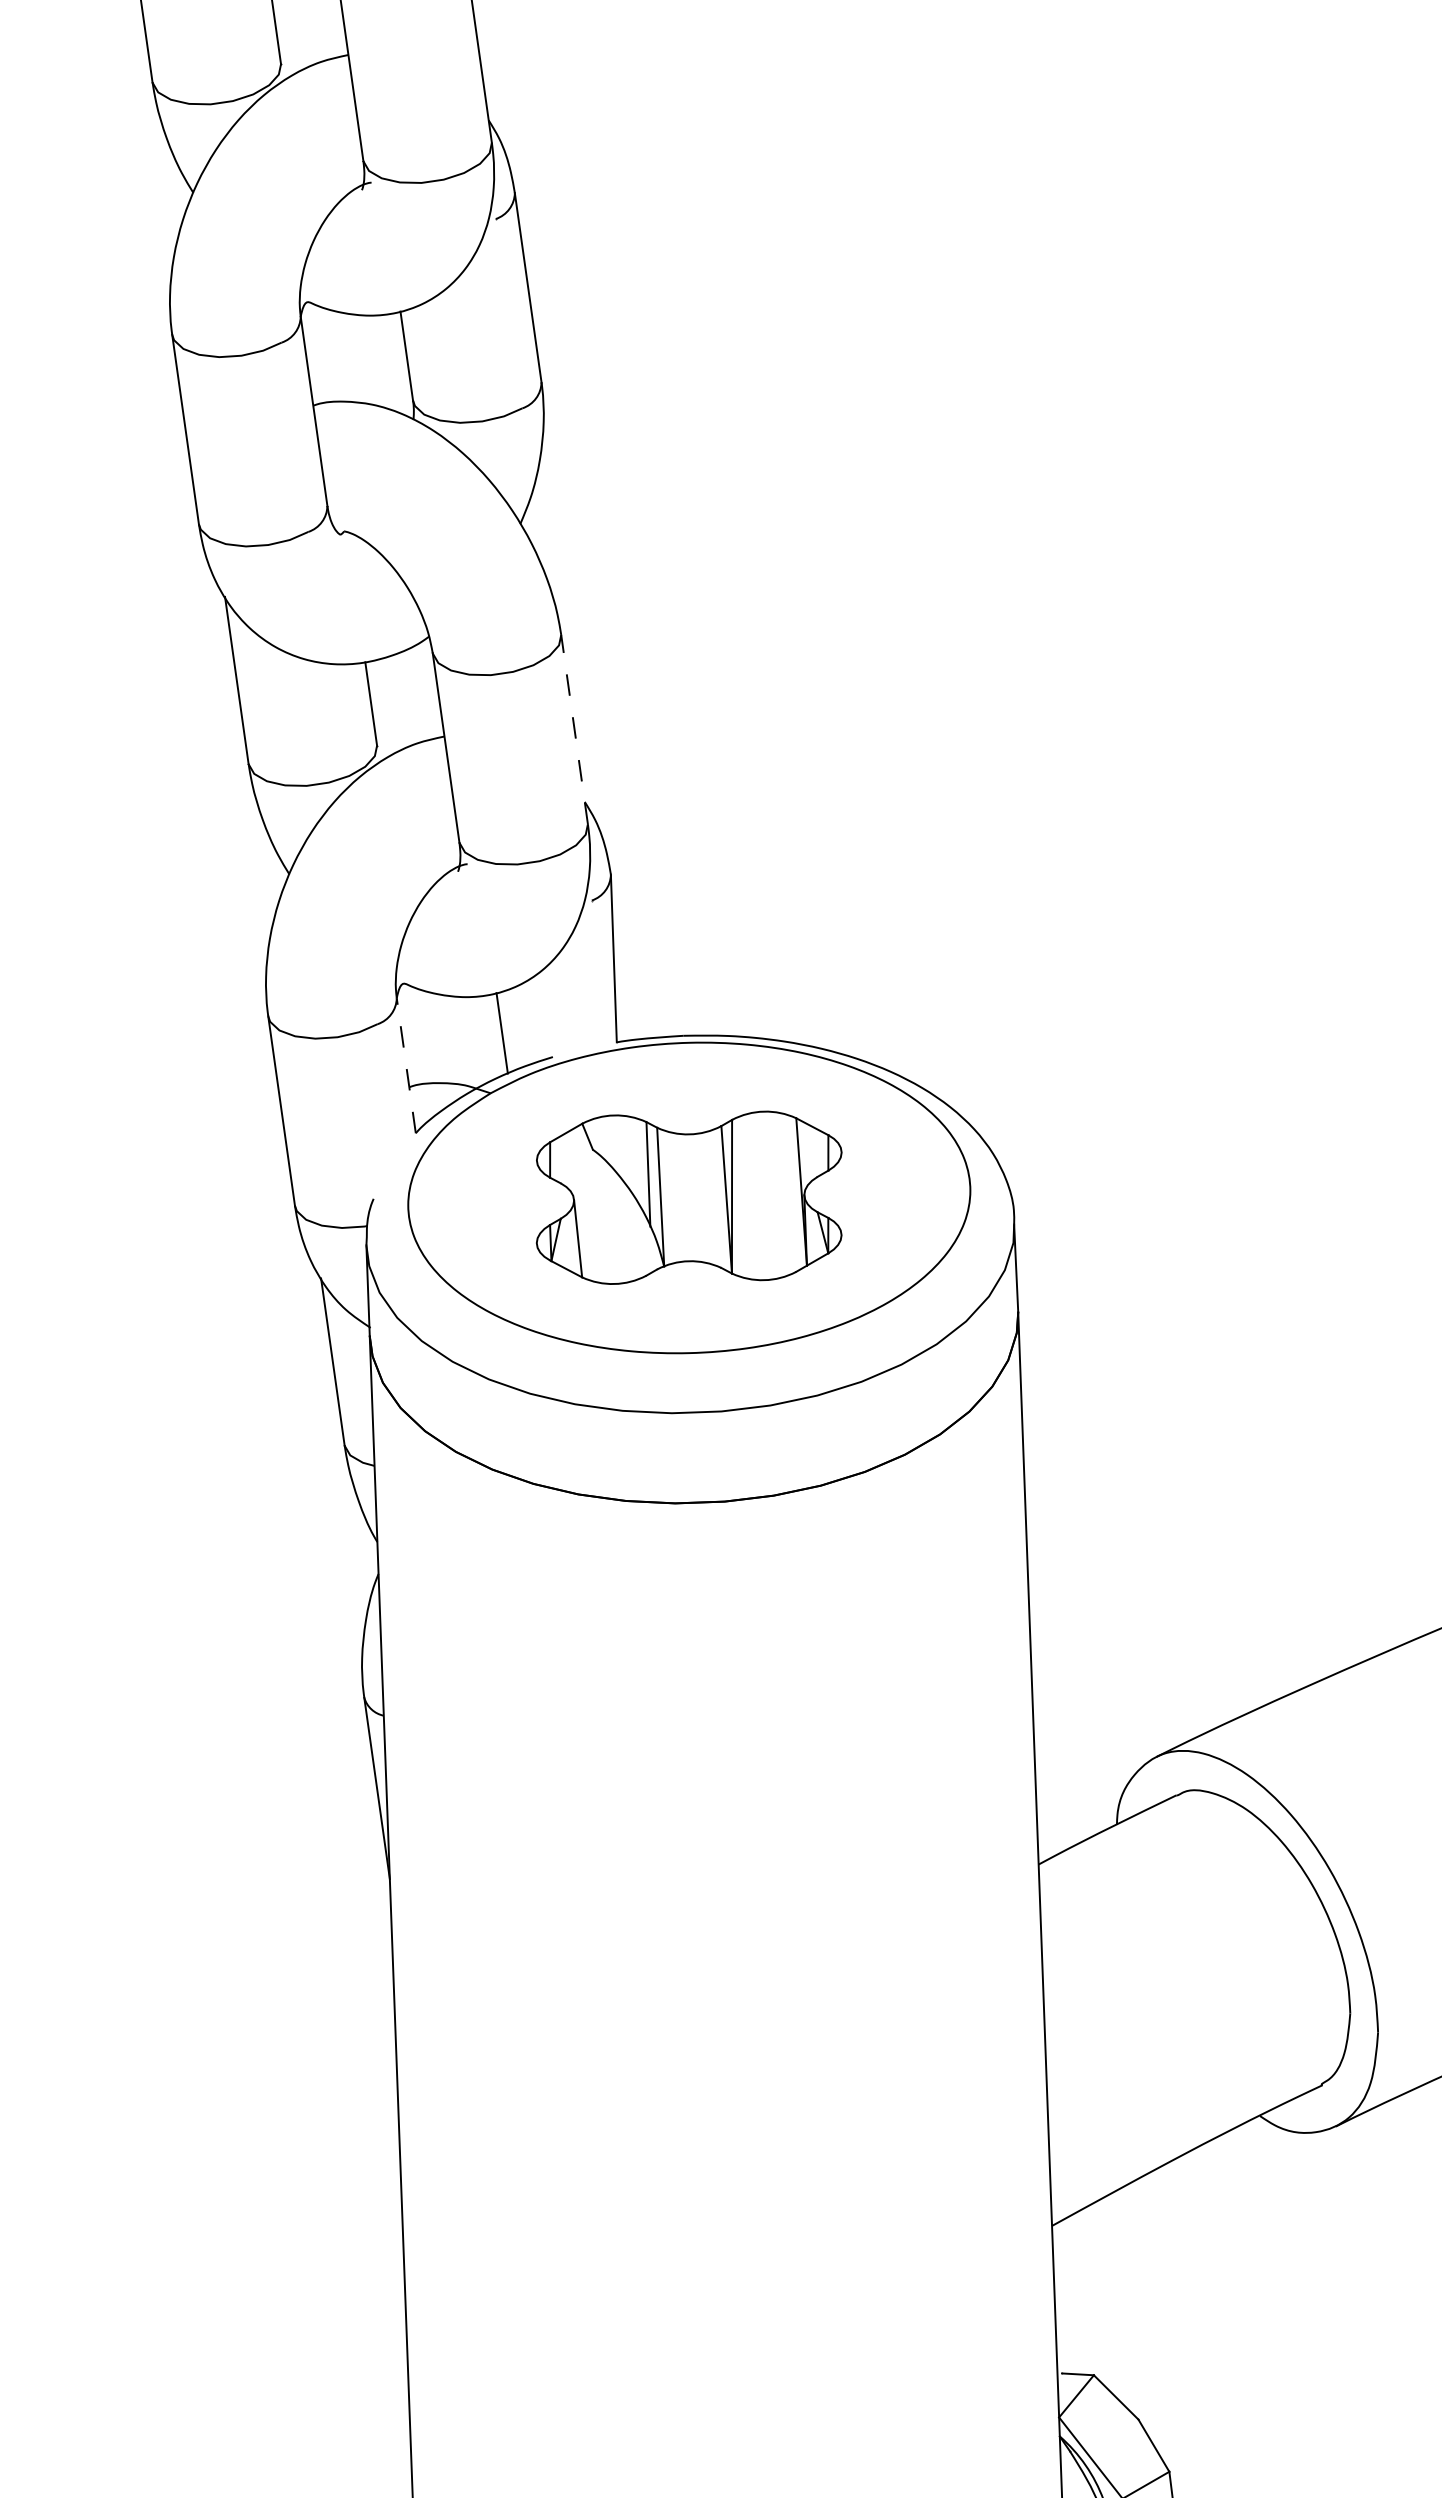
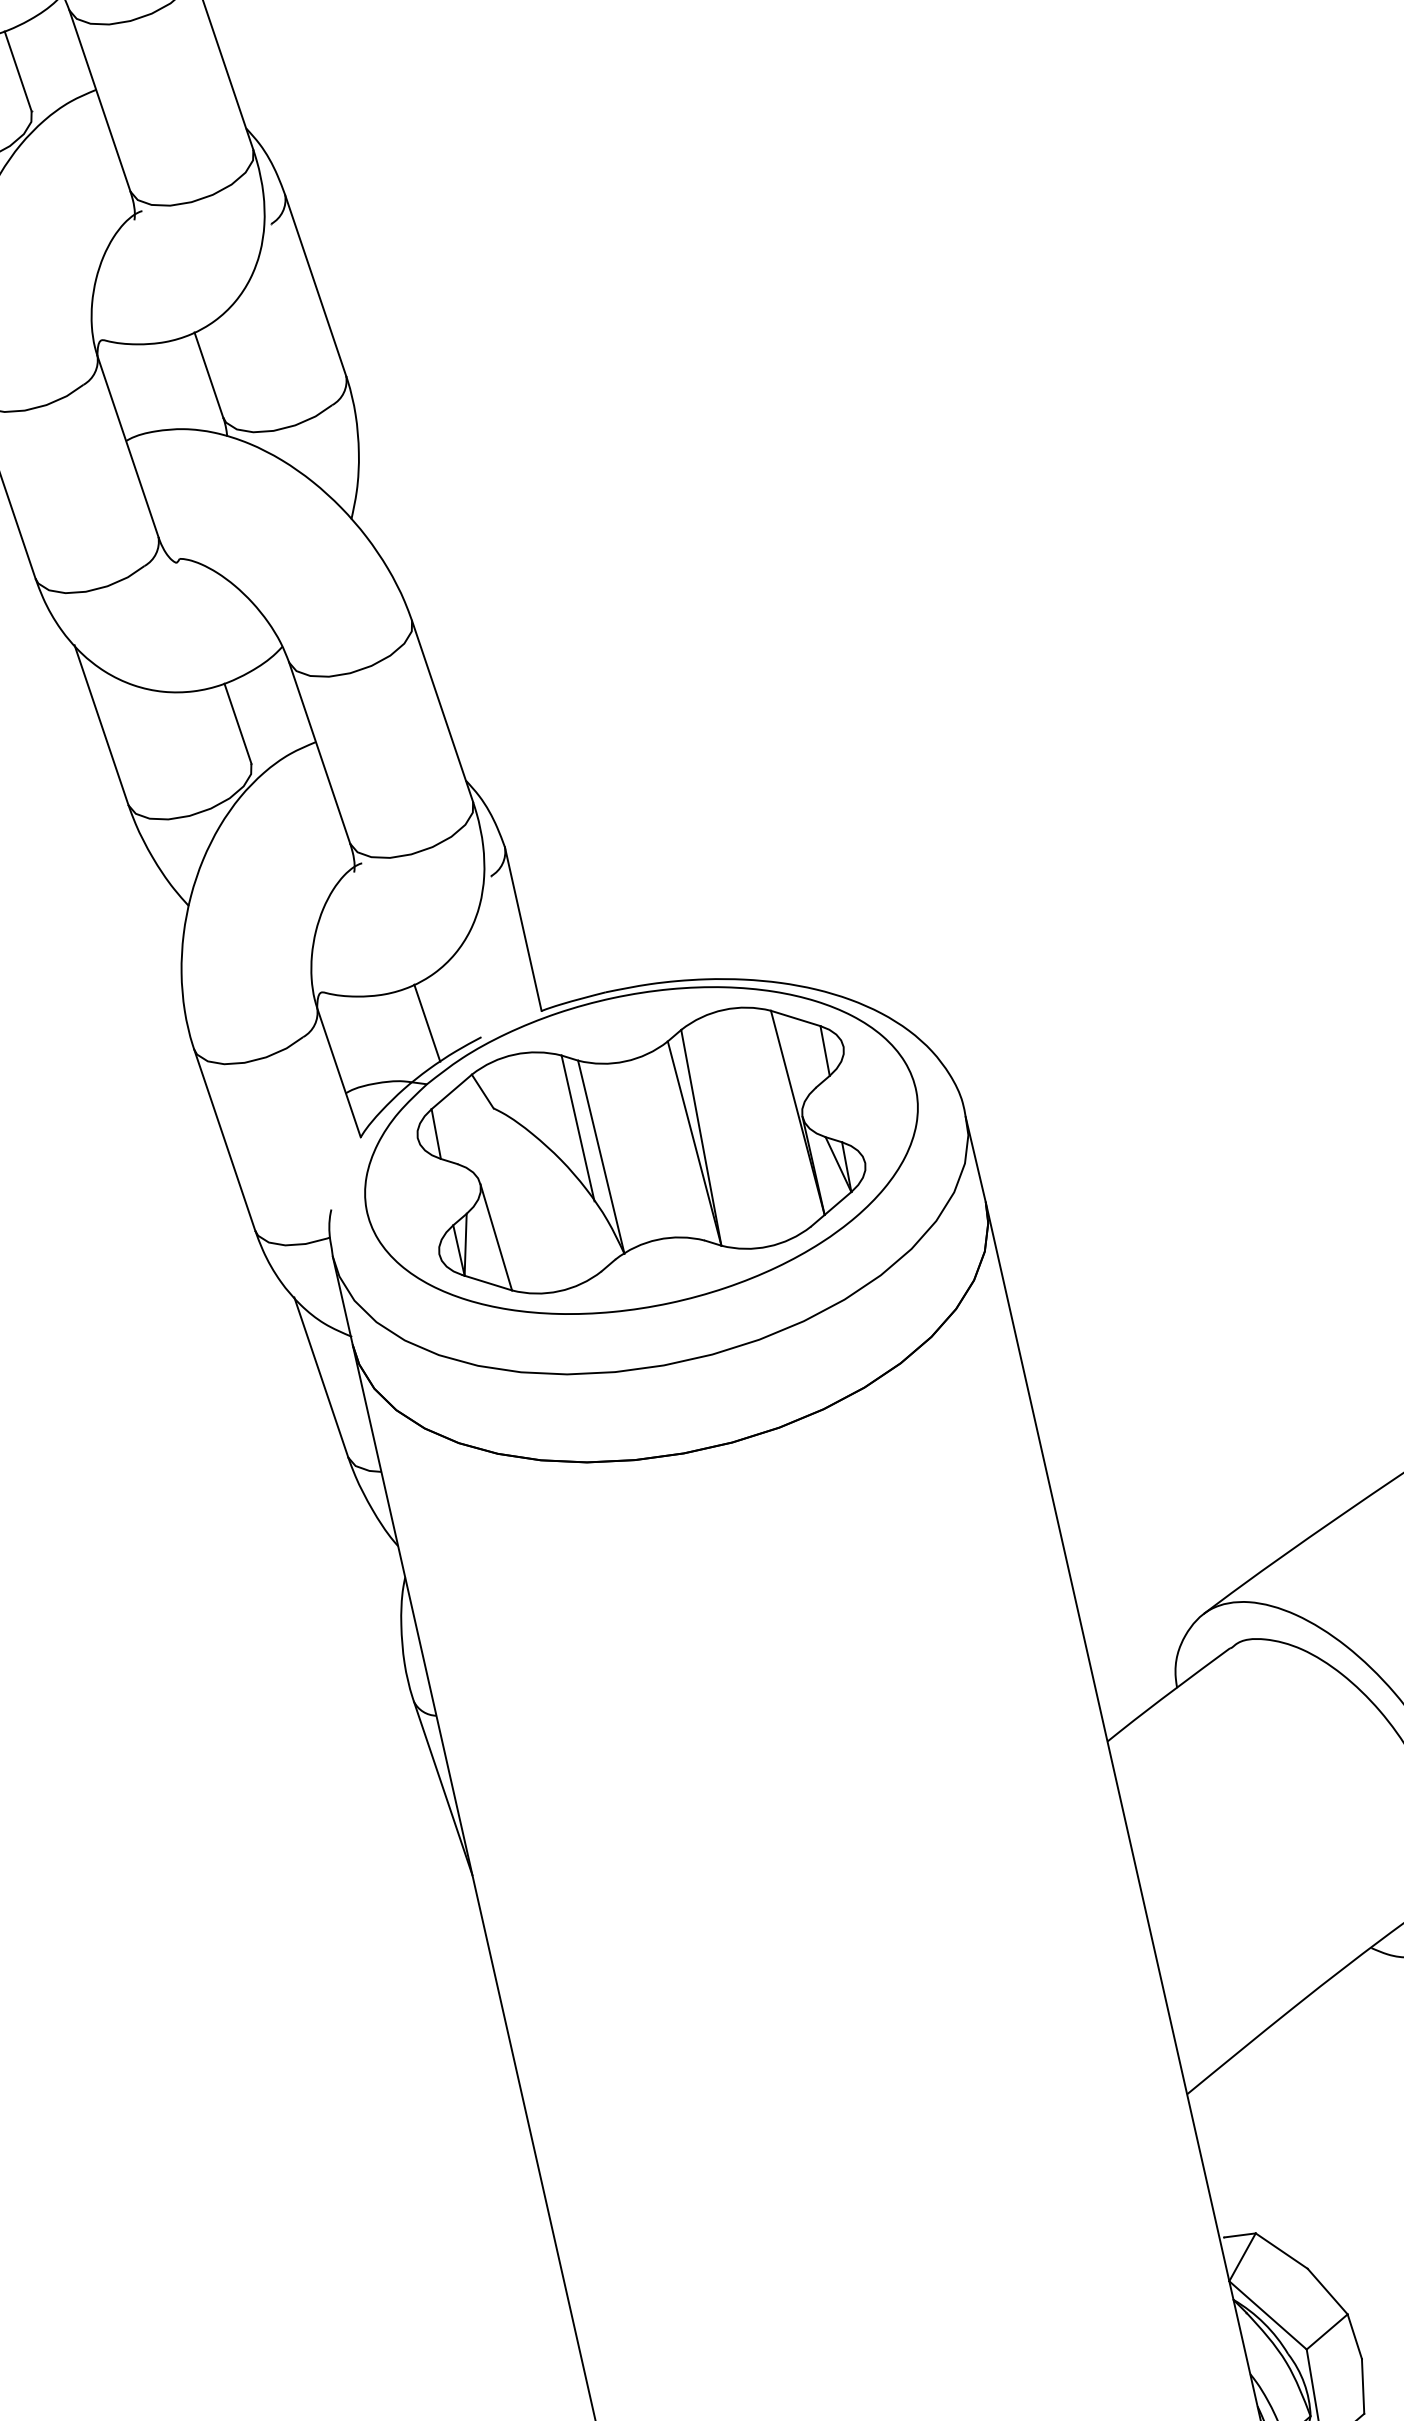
line: (574, 729) -> (442, 711), dashed -> solid
line: (406, 1065) -> (339, 1072), dashed -> solid
part: (688, 1197) -> (640, 1150), size x1.43

